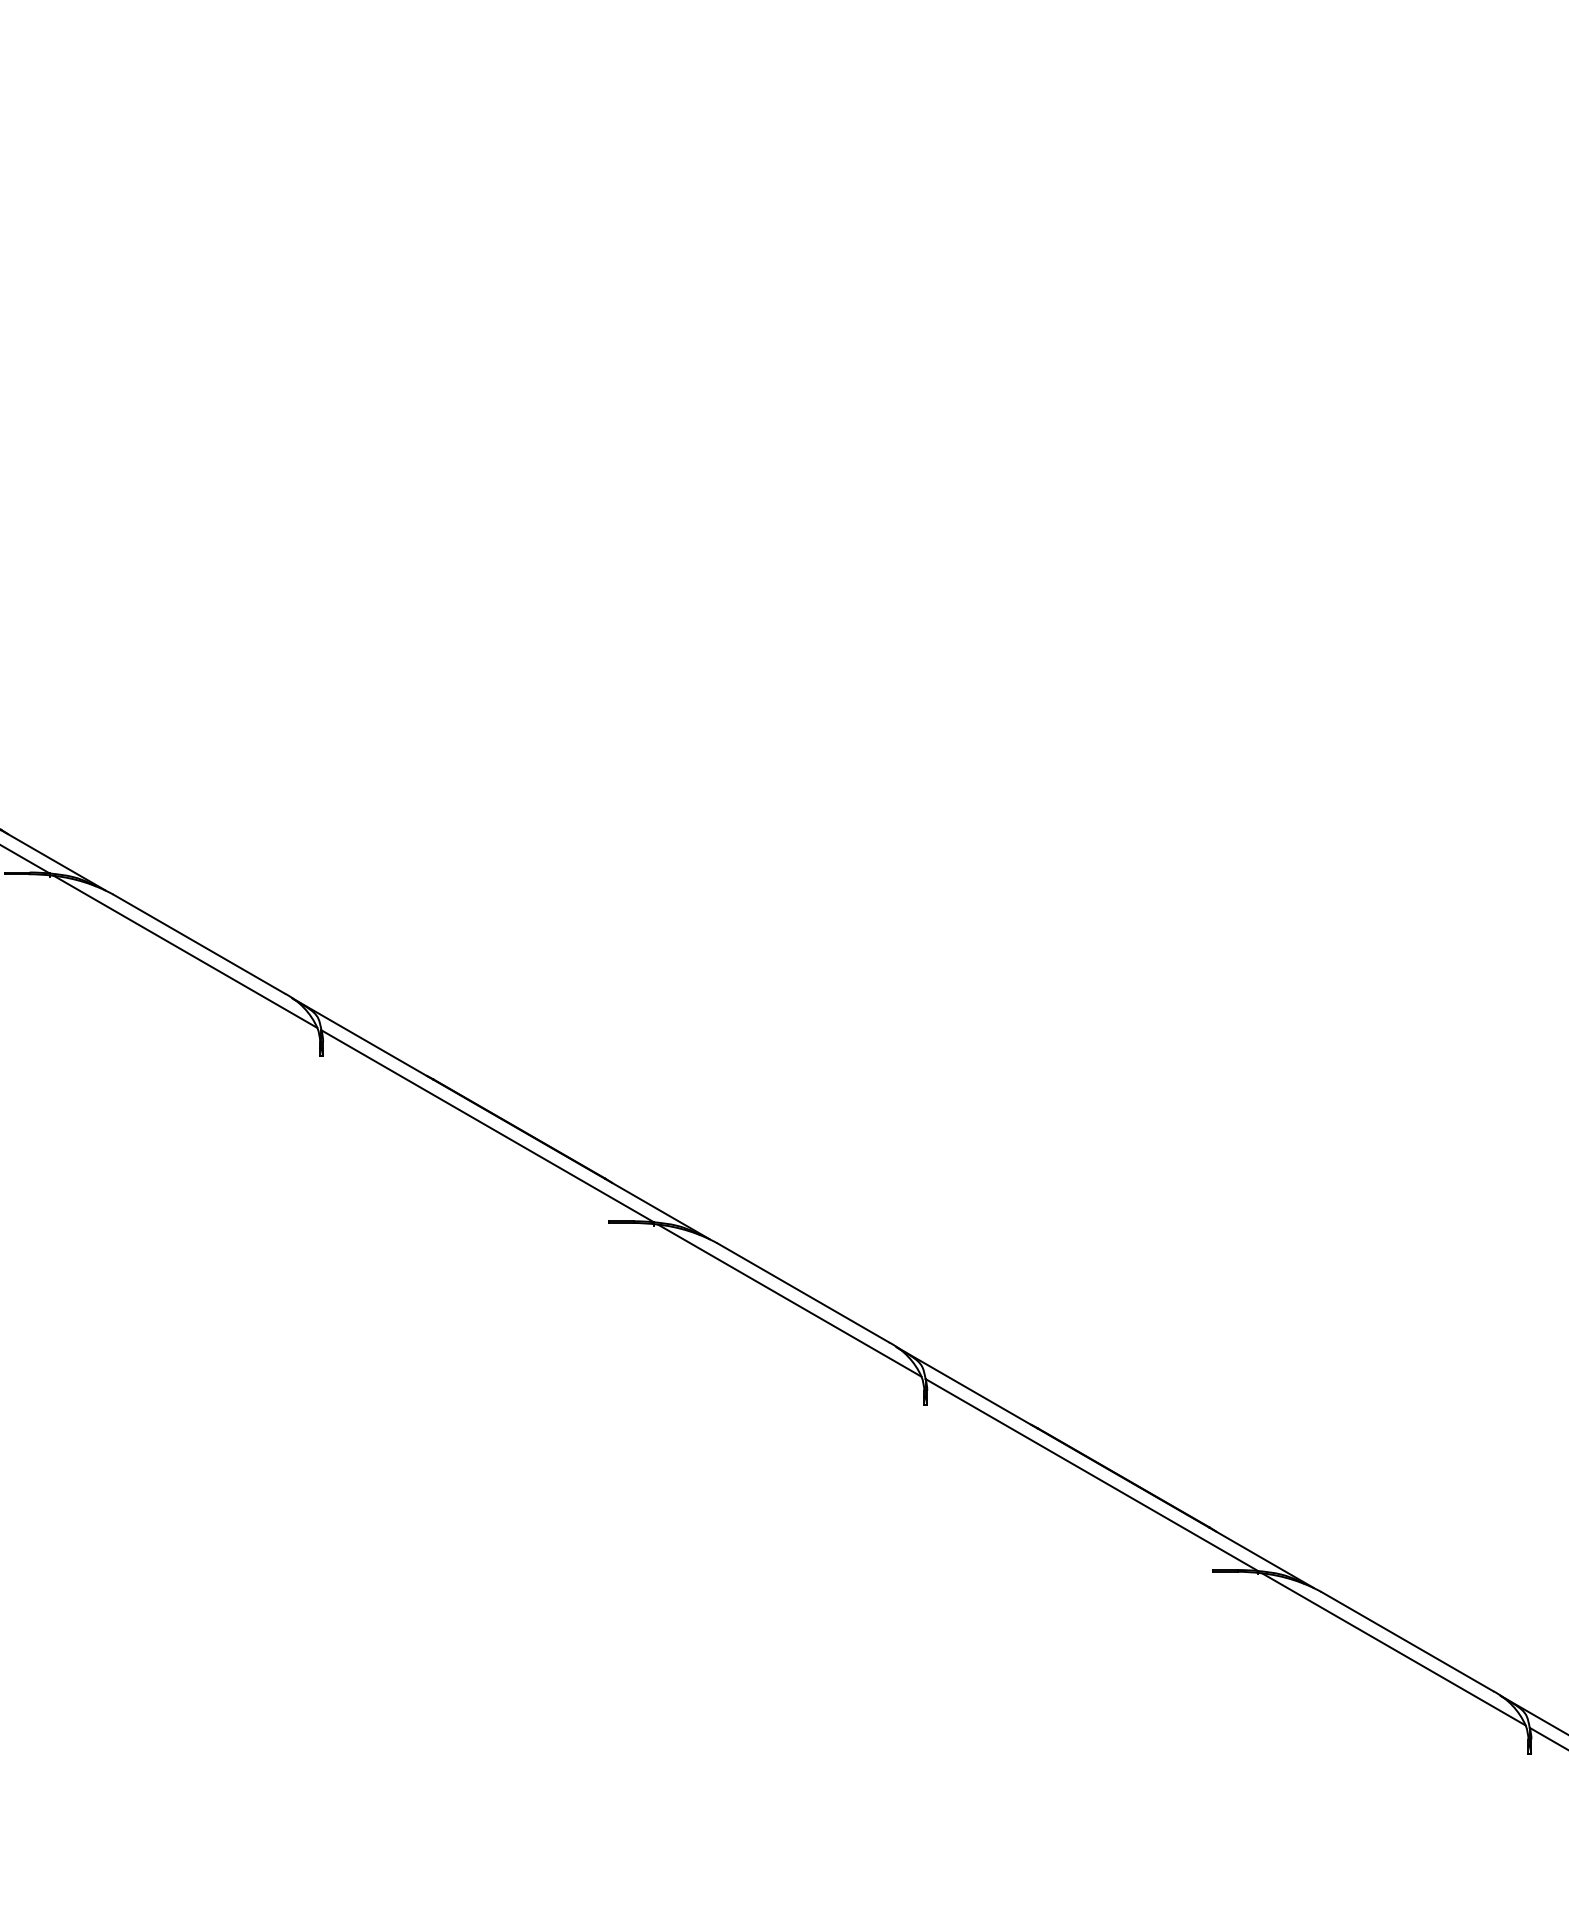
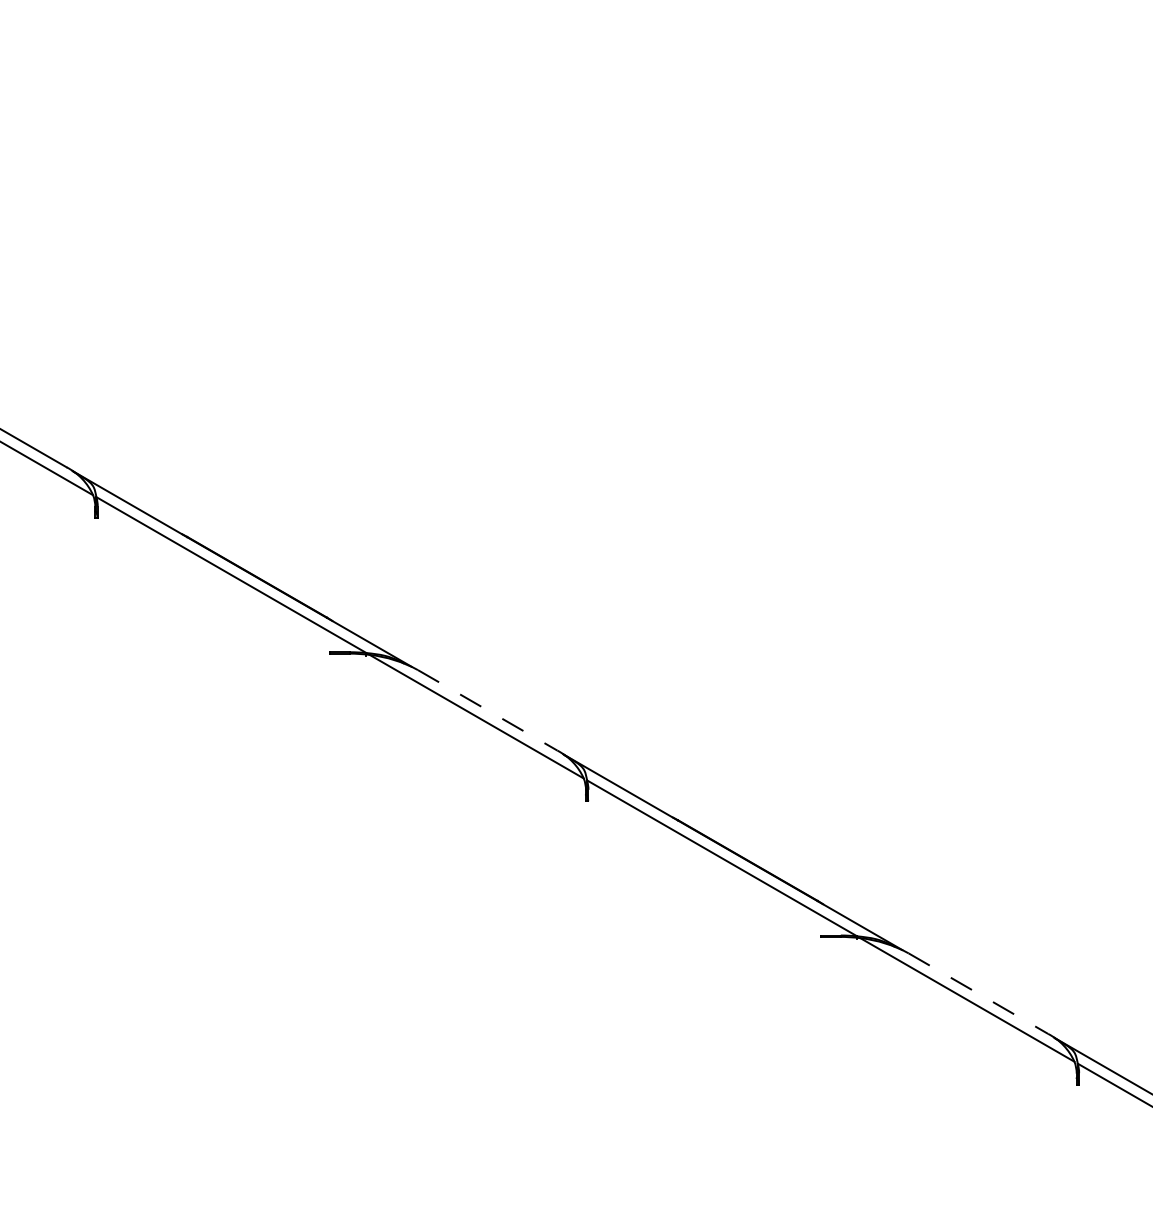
line: (803, 1293) -> (487, 710), solid -> dashed
line: (1407, 1641) -> (978, 993), solid -> dashed

